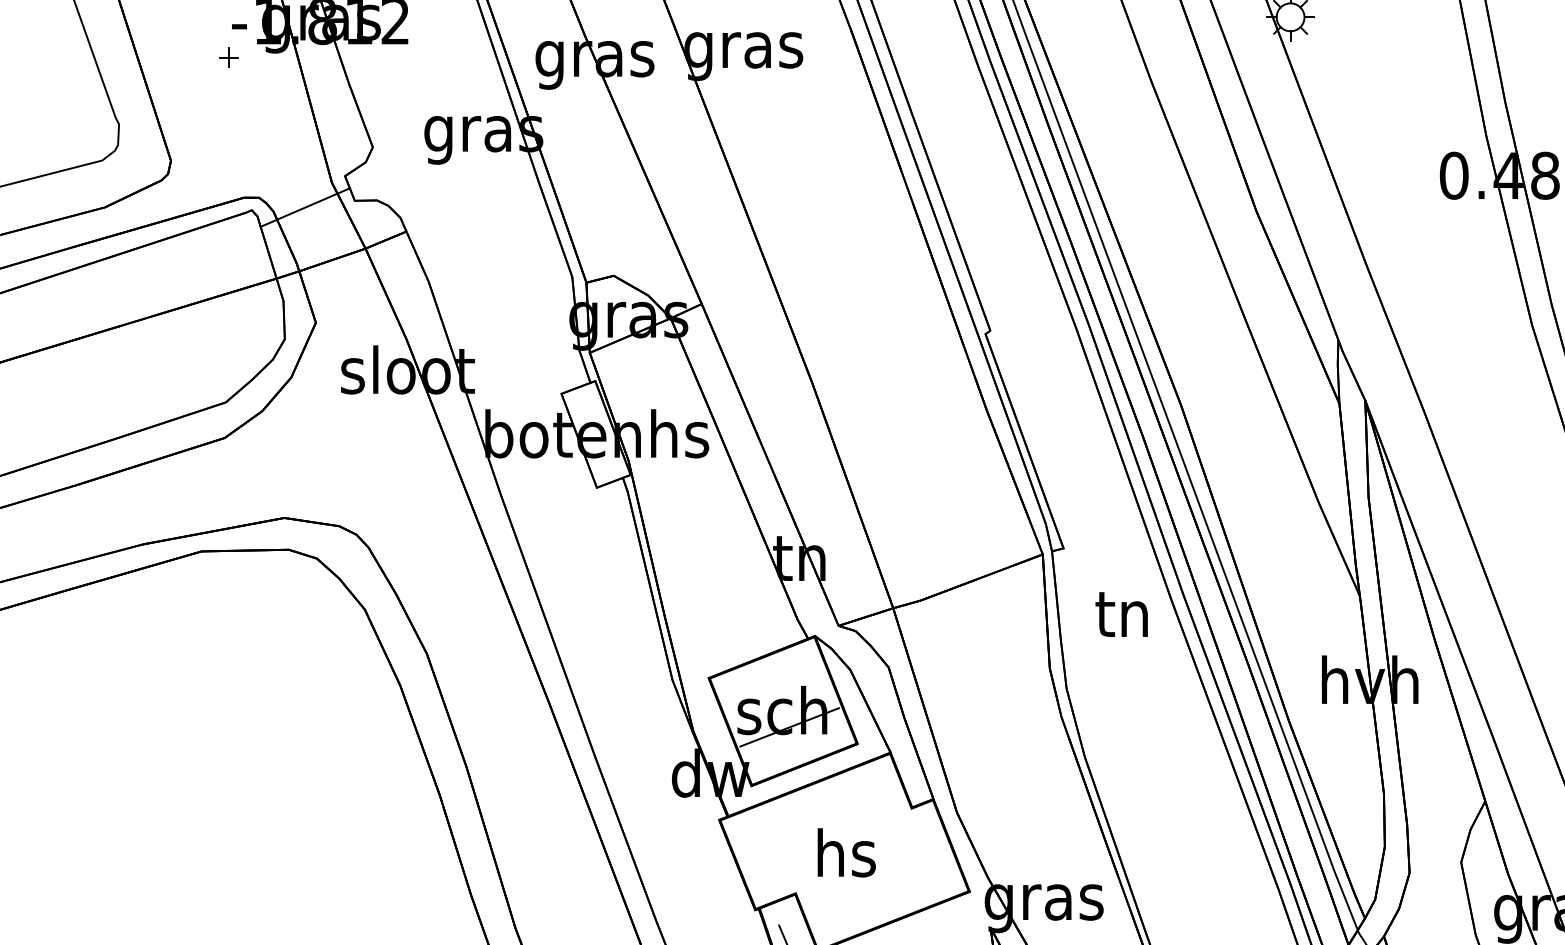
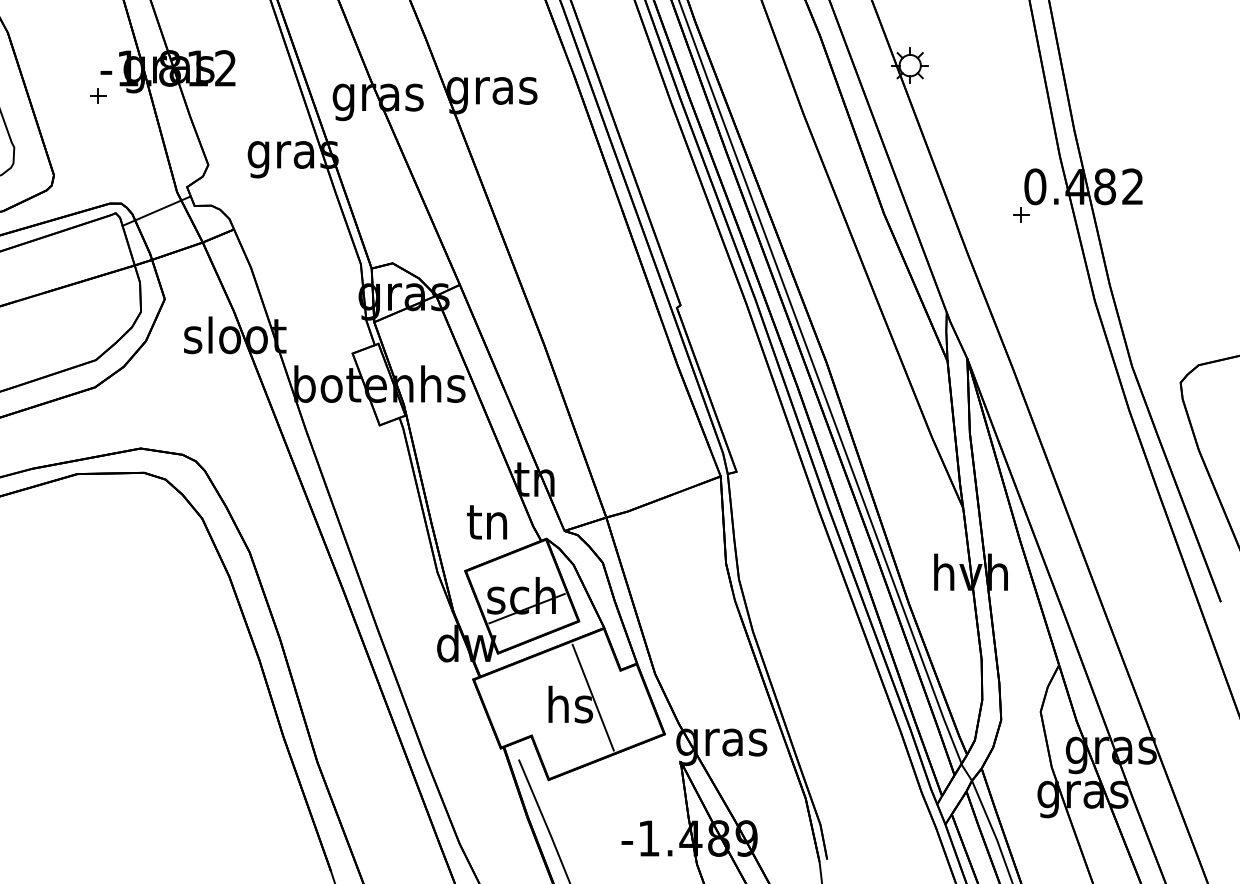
part: (1436, 211) -> (1021, 214), added
text: (1120, 614) -> (486, 522), moved
line: (875, 843) -> (592, 697), added

